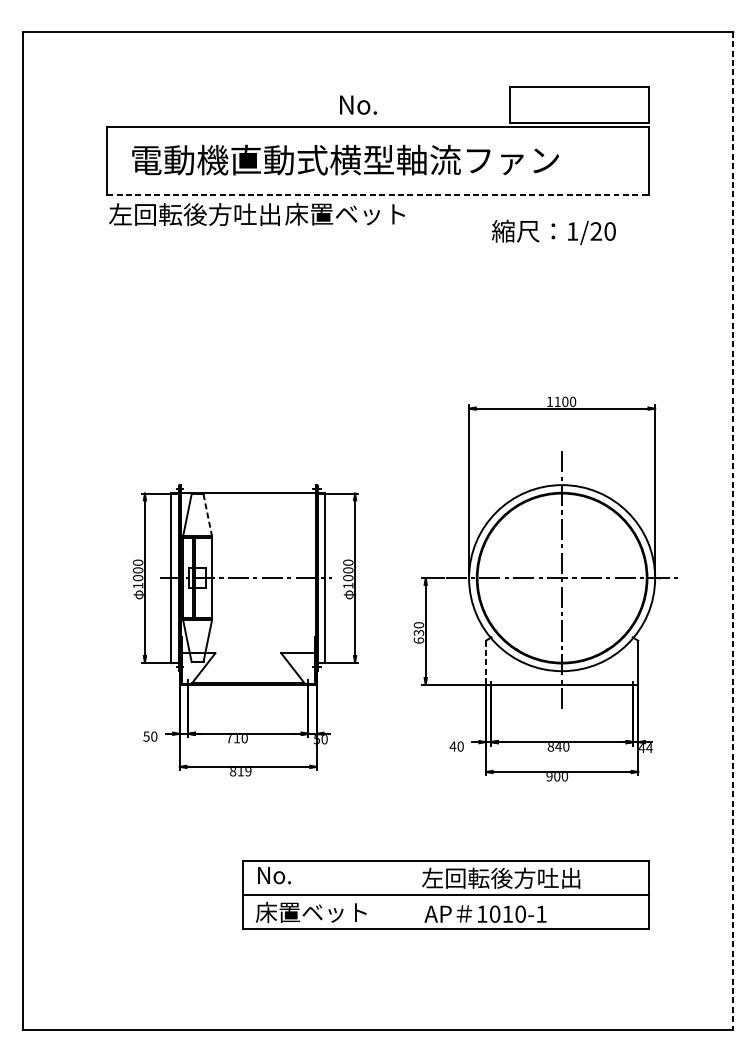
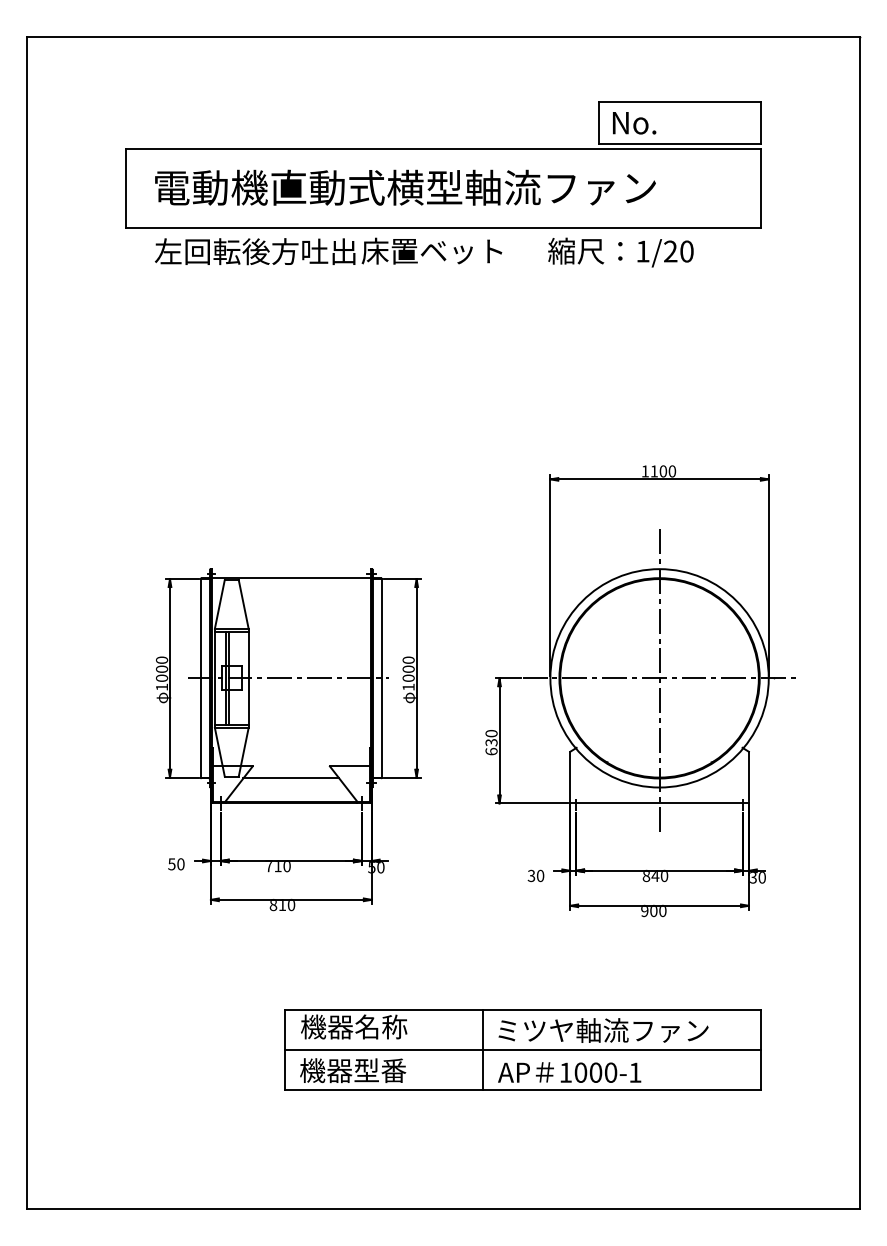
text: (358, 105) -> (634, 123), moved
line: (378, 194) -> (443, 228), dashed -> solid
text: (257, 214) -> (328, 251), moved
text: (553, 232) -> (620, 252), moved
line: (207, 515) -> (243, 604), dashed -> solid
line: (733, 530) -> (860, 622), dashed -> solid
line: (486, 662) -> (570, 777), dashed -> solid
line: (248, 663) -> (291, 778), added
text: (452, 746) -> (531, 875), 40 -> 30
text: (646, 747) -> (758, 877), 44 -> 30
text: (248, 772) -> (291, 906), 819 -> 810
text: (302, 874) -> (354, 1026), No. -> 機器名称
text: (512, 878) -> (601, 1030), 左回転後方吐出 -> ミツヤ軸流ファン
line: (412, 894) -> (483, 1049), added
text: (311, 912) -> (365, 1070), 床置ベット -> 機器型番
text: (507, 914) -> (595, 1072), 1010-1 -> 1000-1

